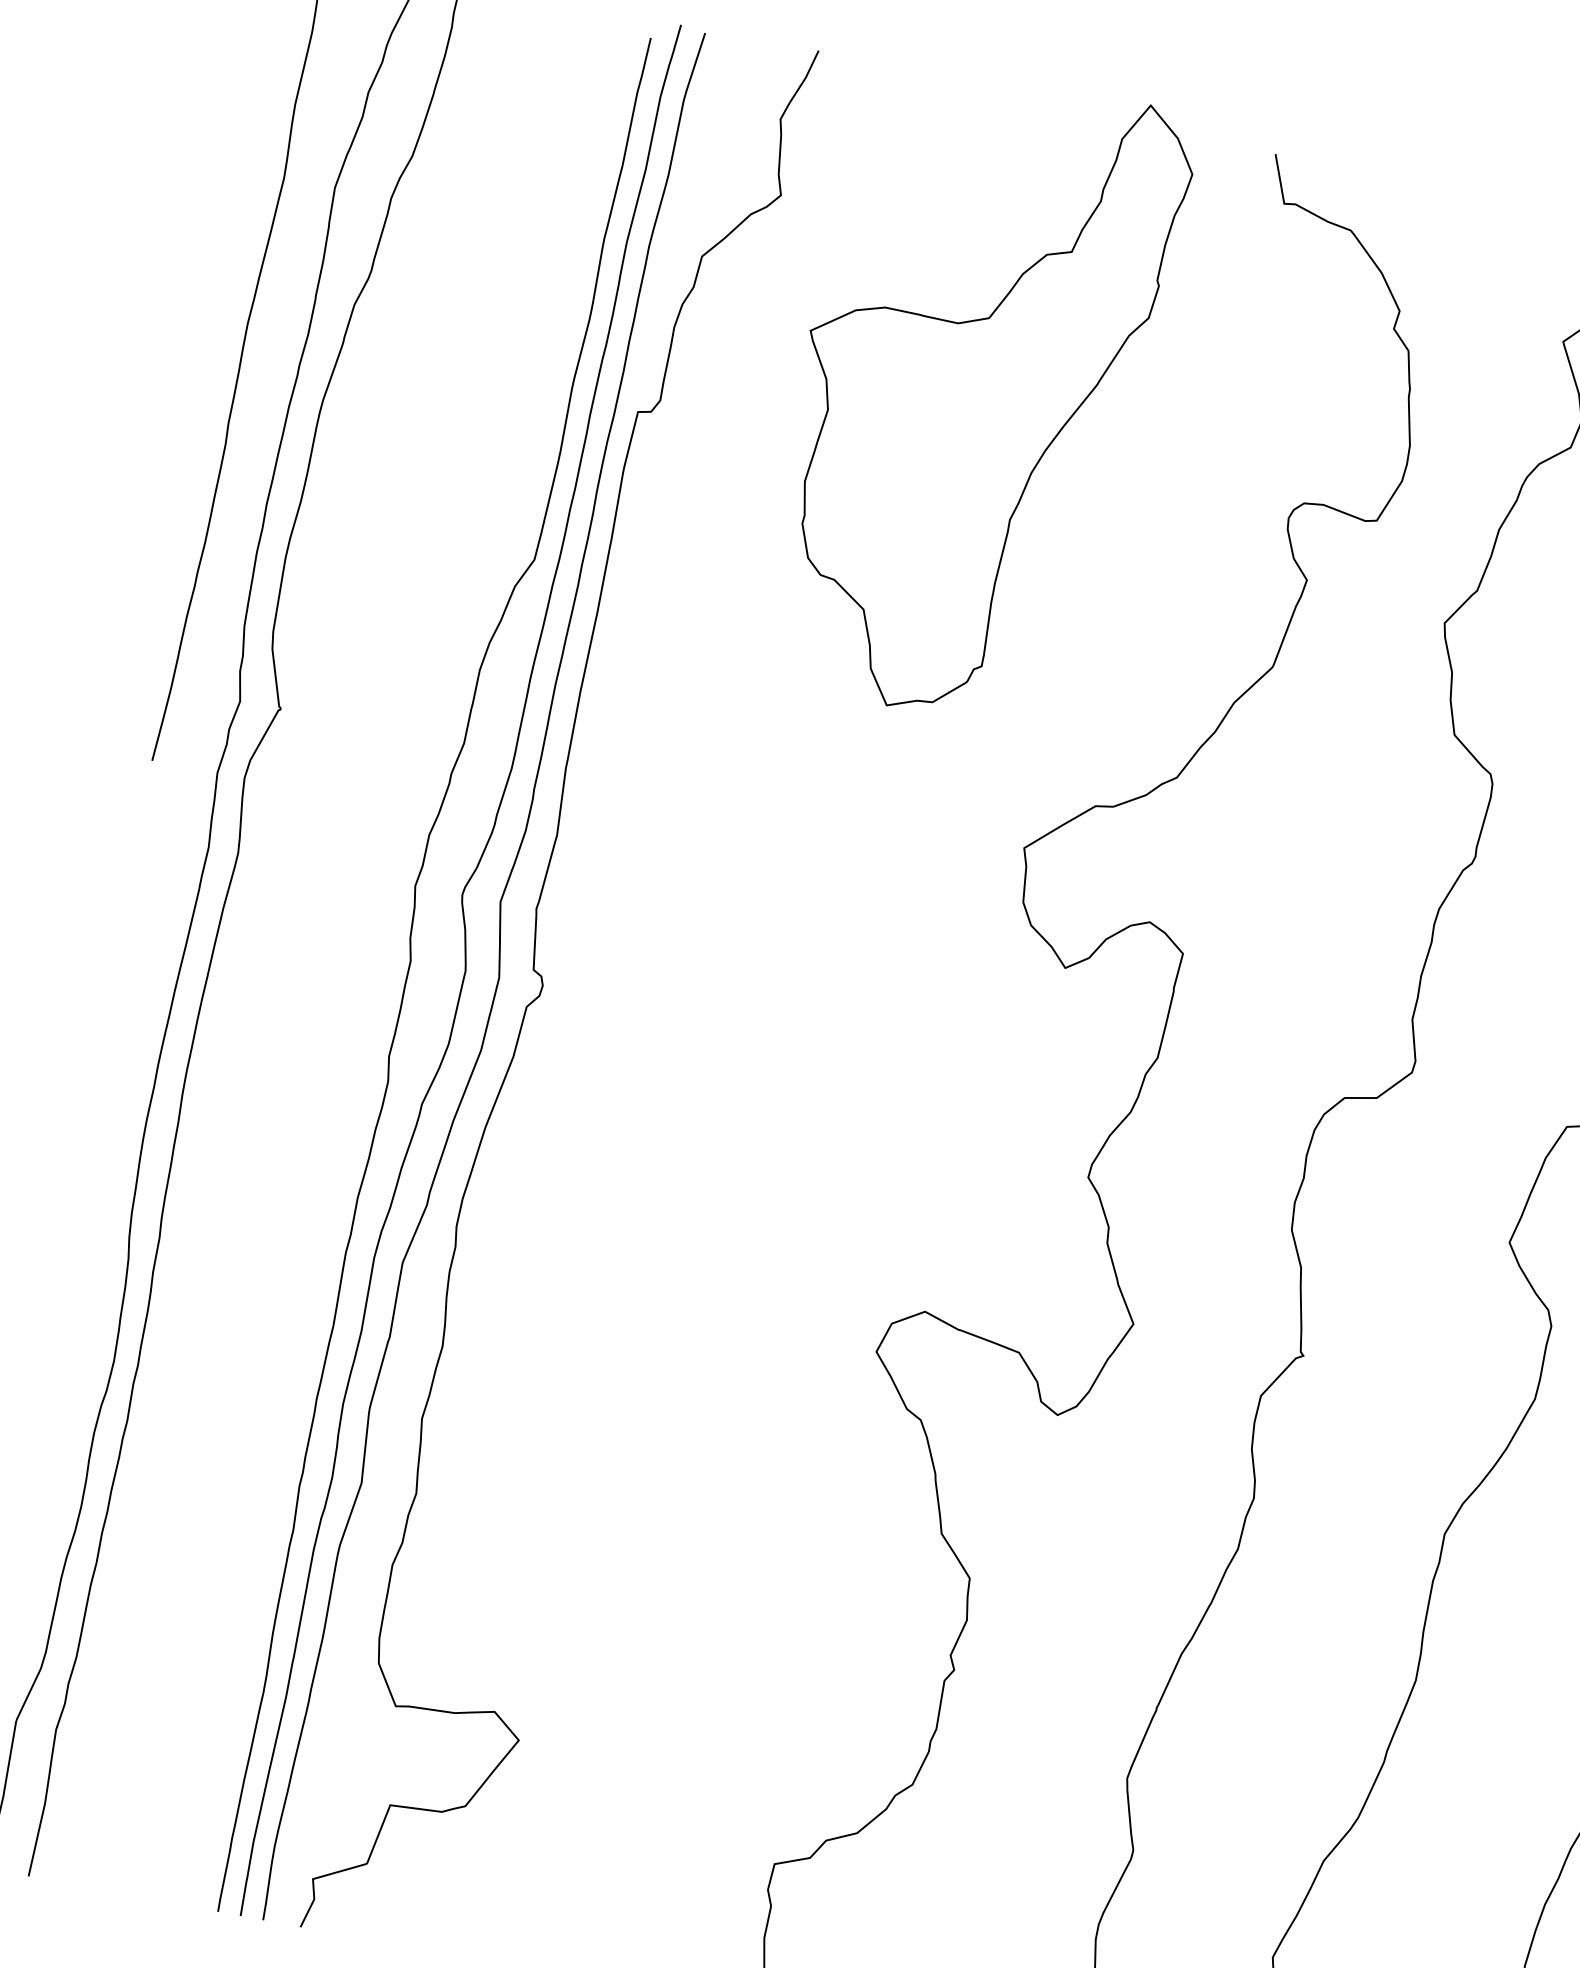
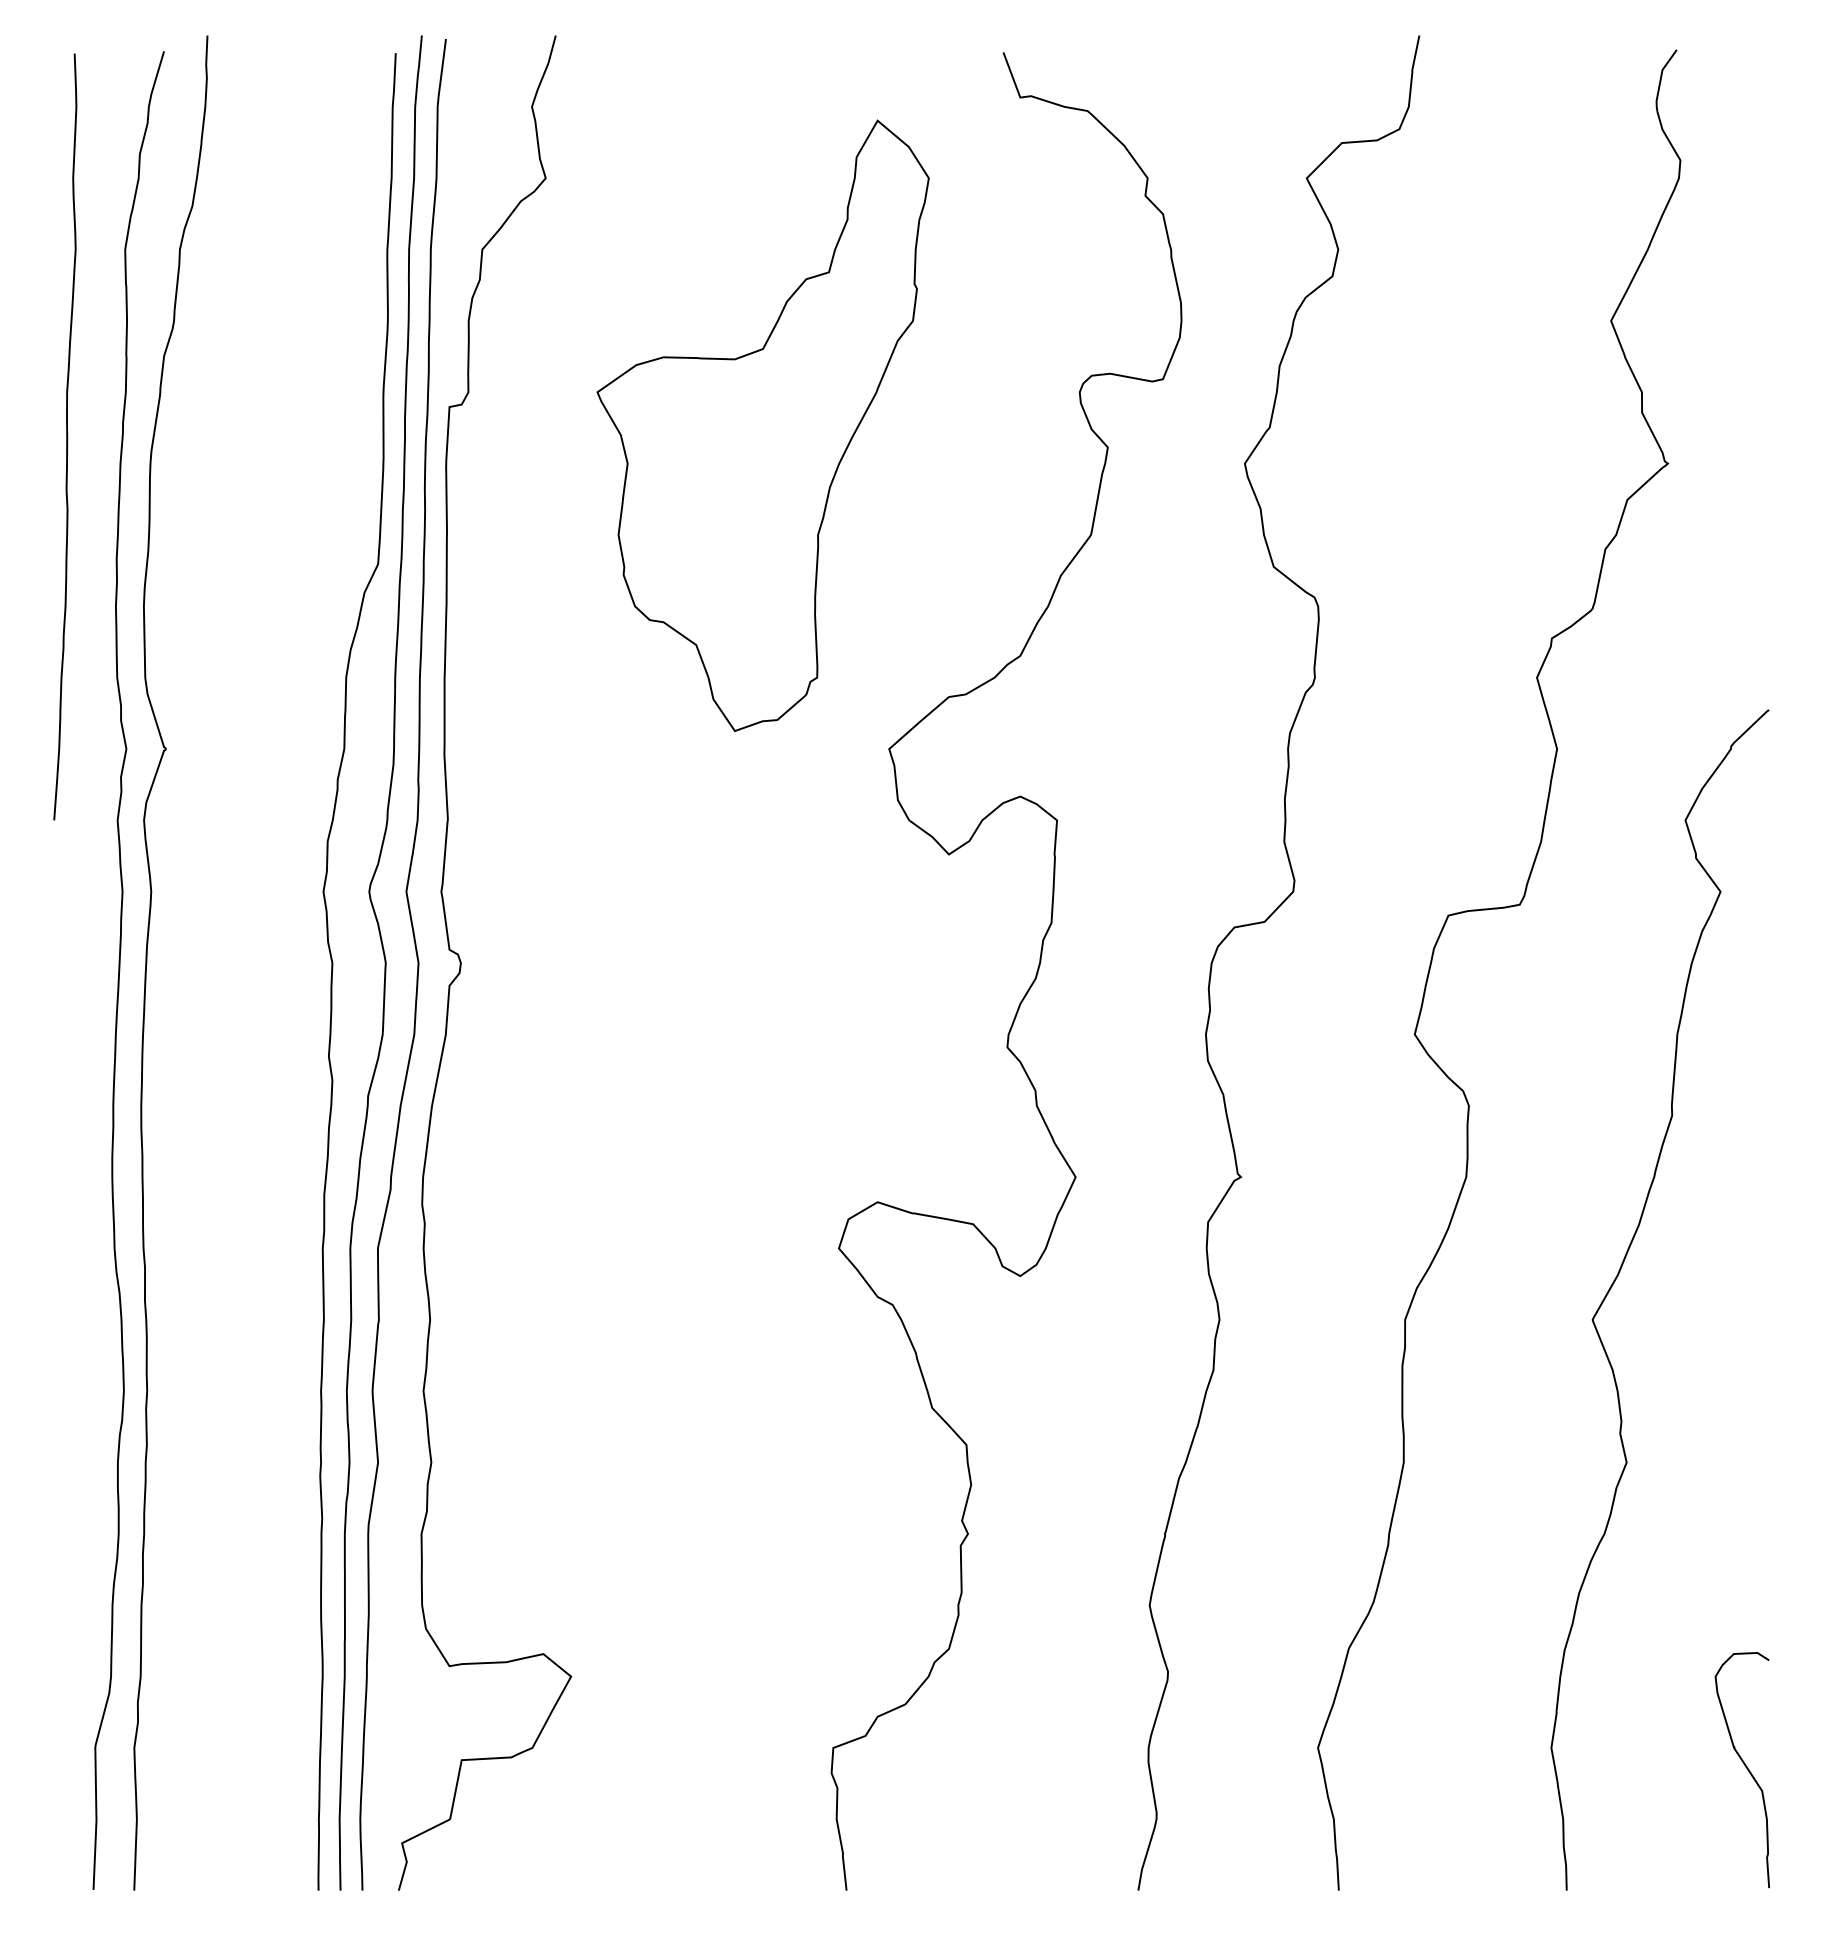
part: (973, 396) -> (762, 425), moved

